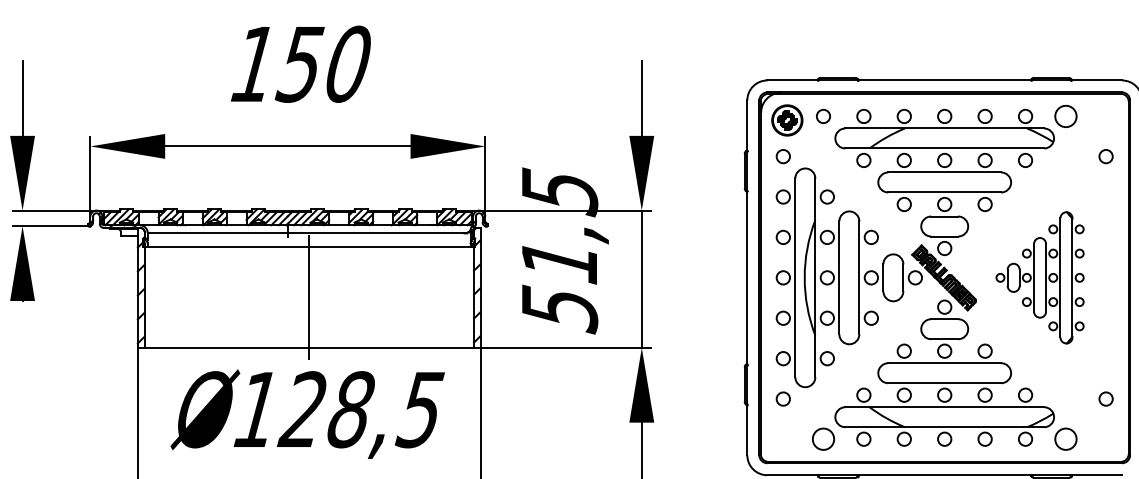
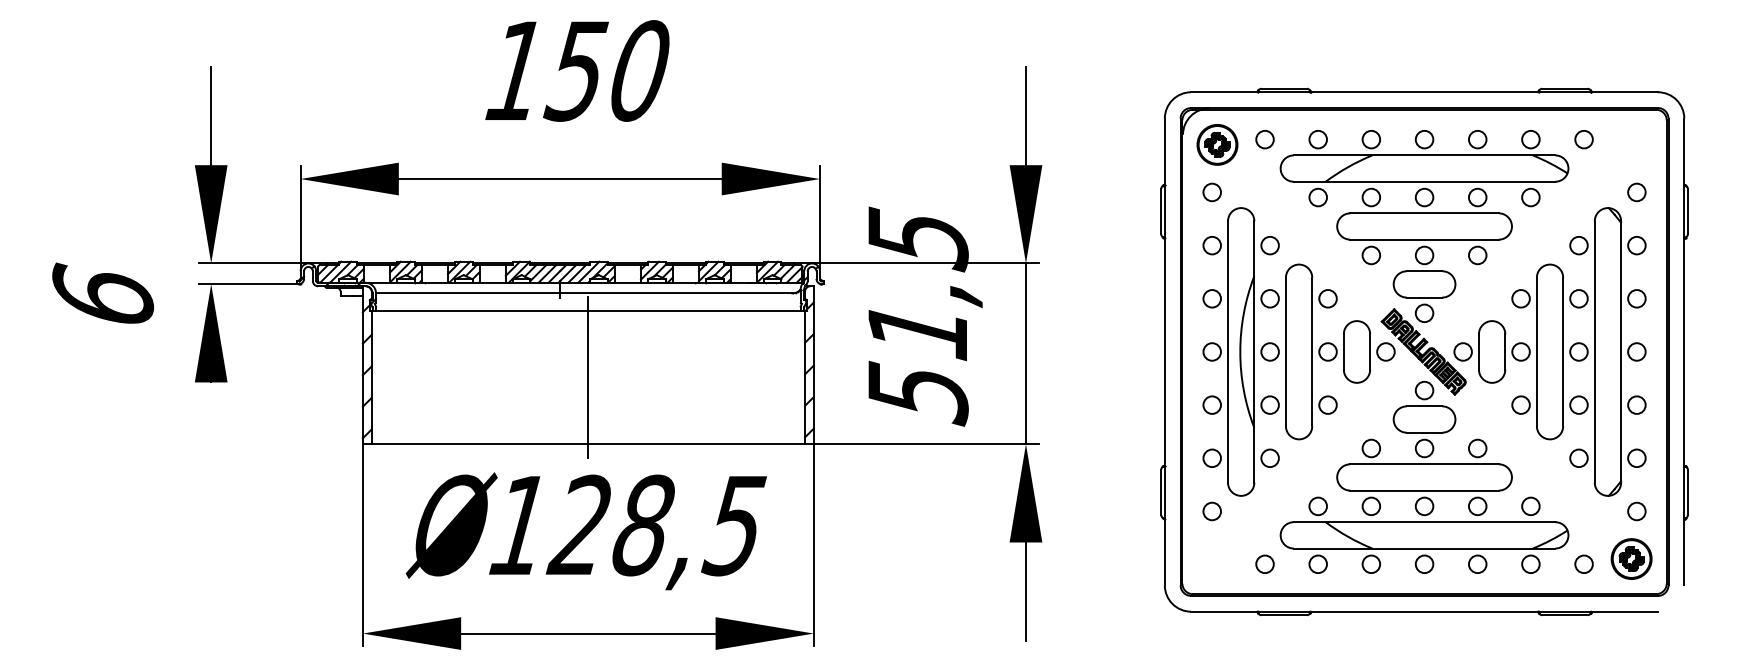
circle: (1065, 116) -> (1583, 139), size x0.62
part: (1039, 277) -> (1549, 351), size x1.67
part: (1101, 434) -> (1631, 558), added
circle: (823, 439) -> (1264, 564), size x0.62
circle: (1065, 439) -> (1583, 564), size x0.62

